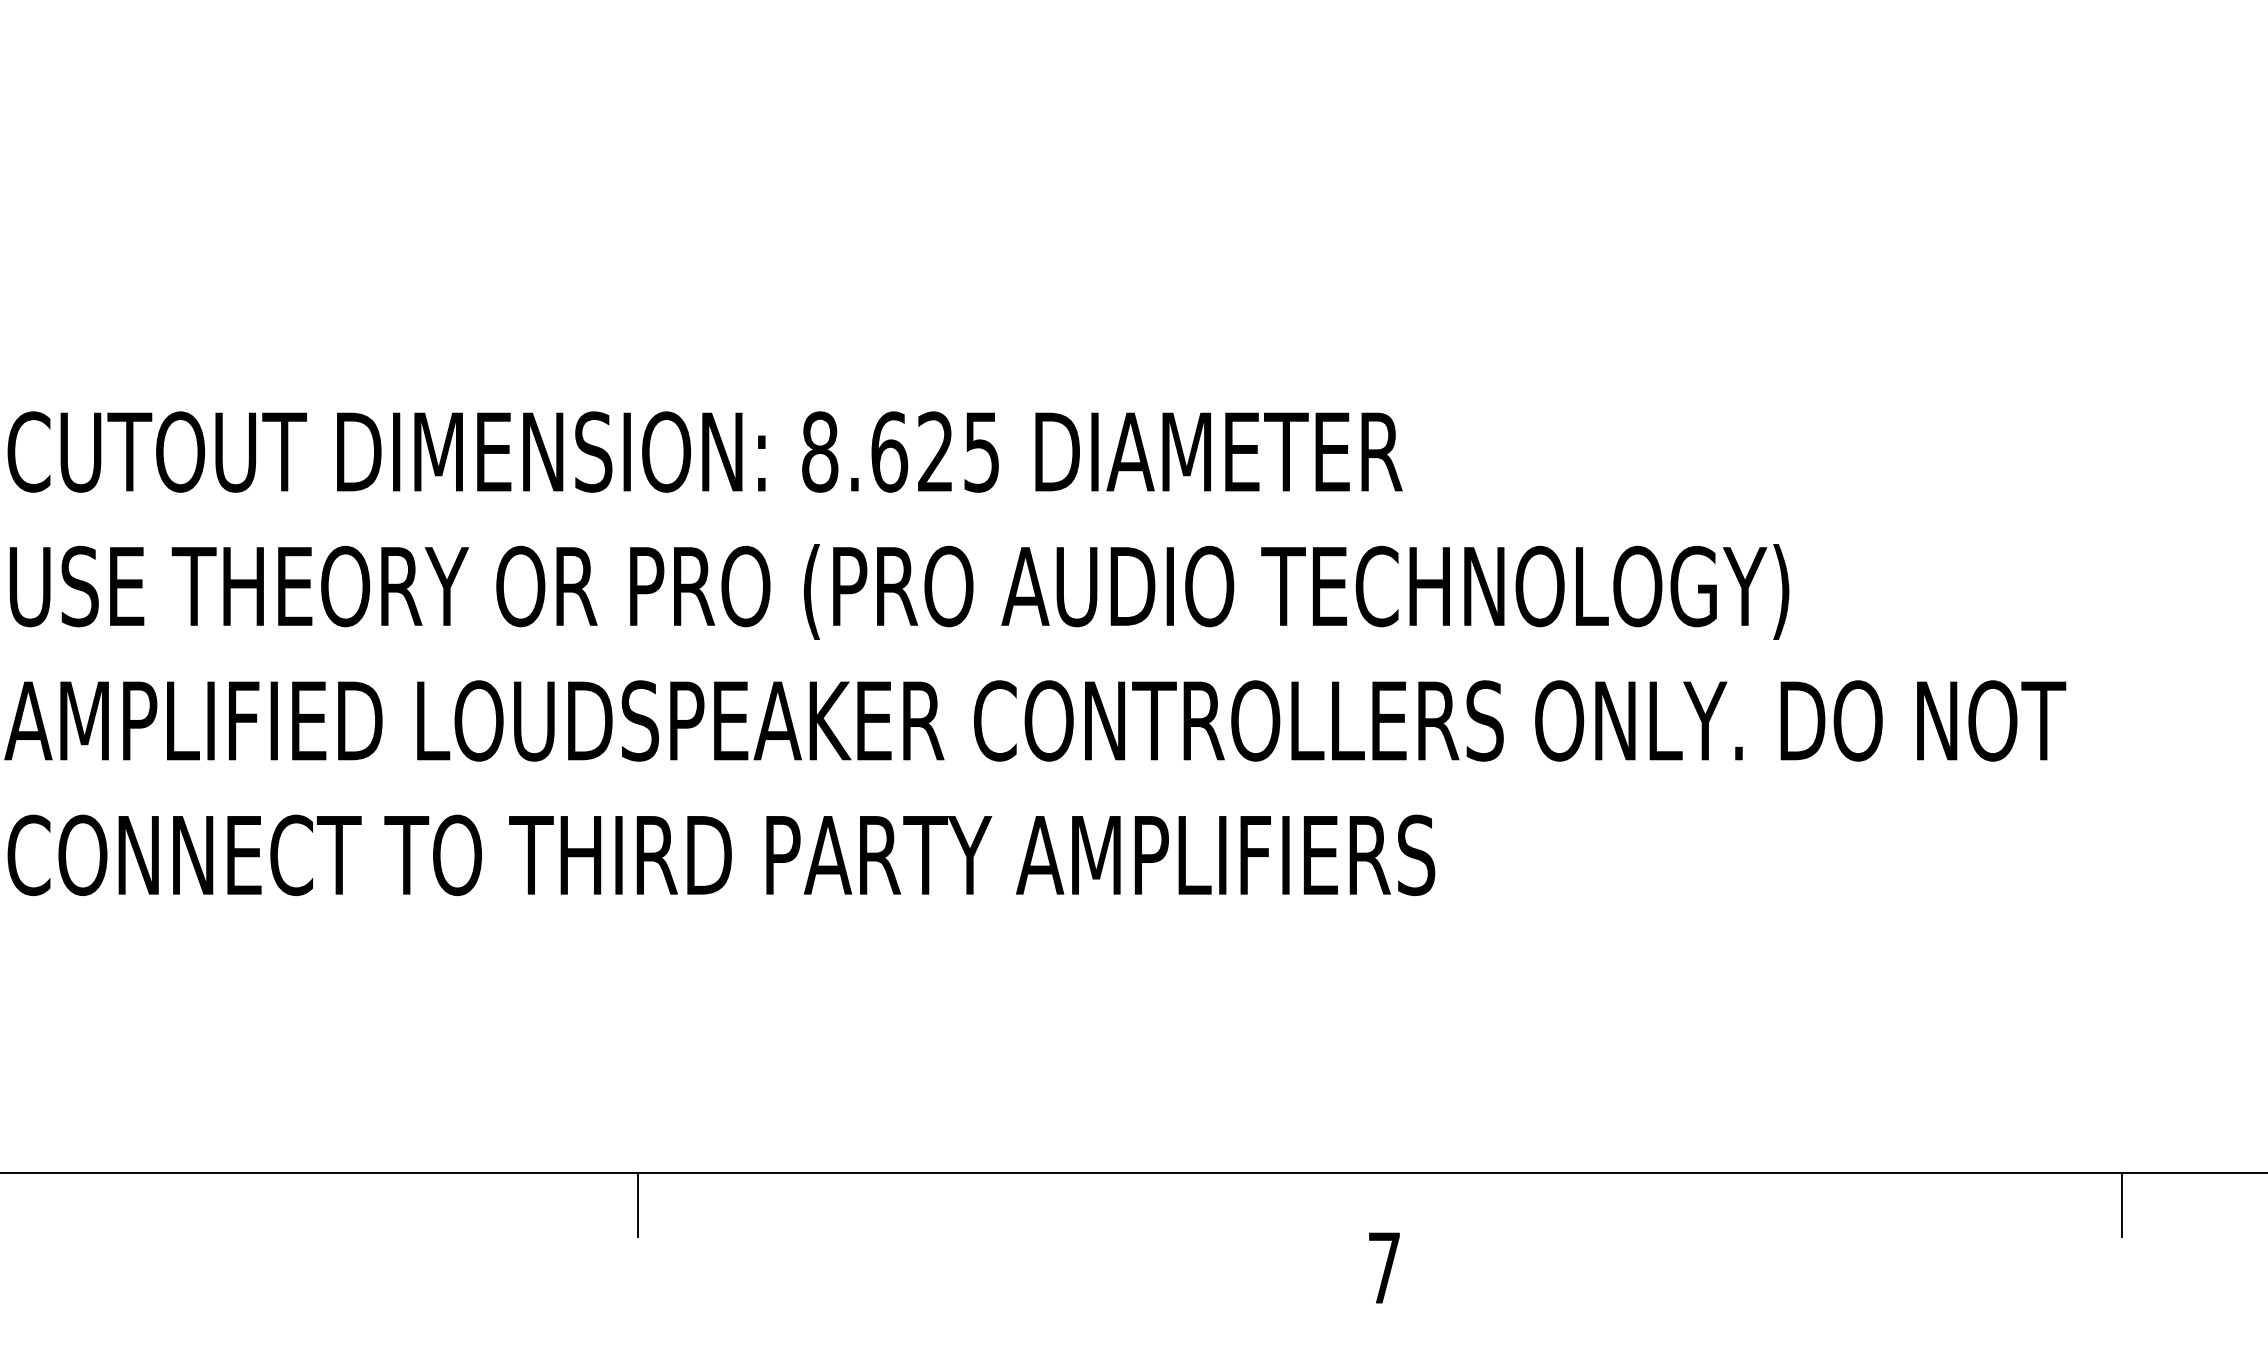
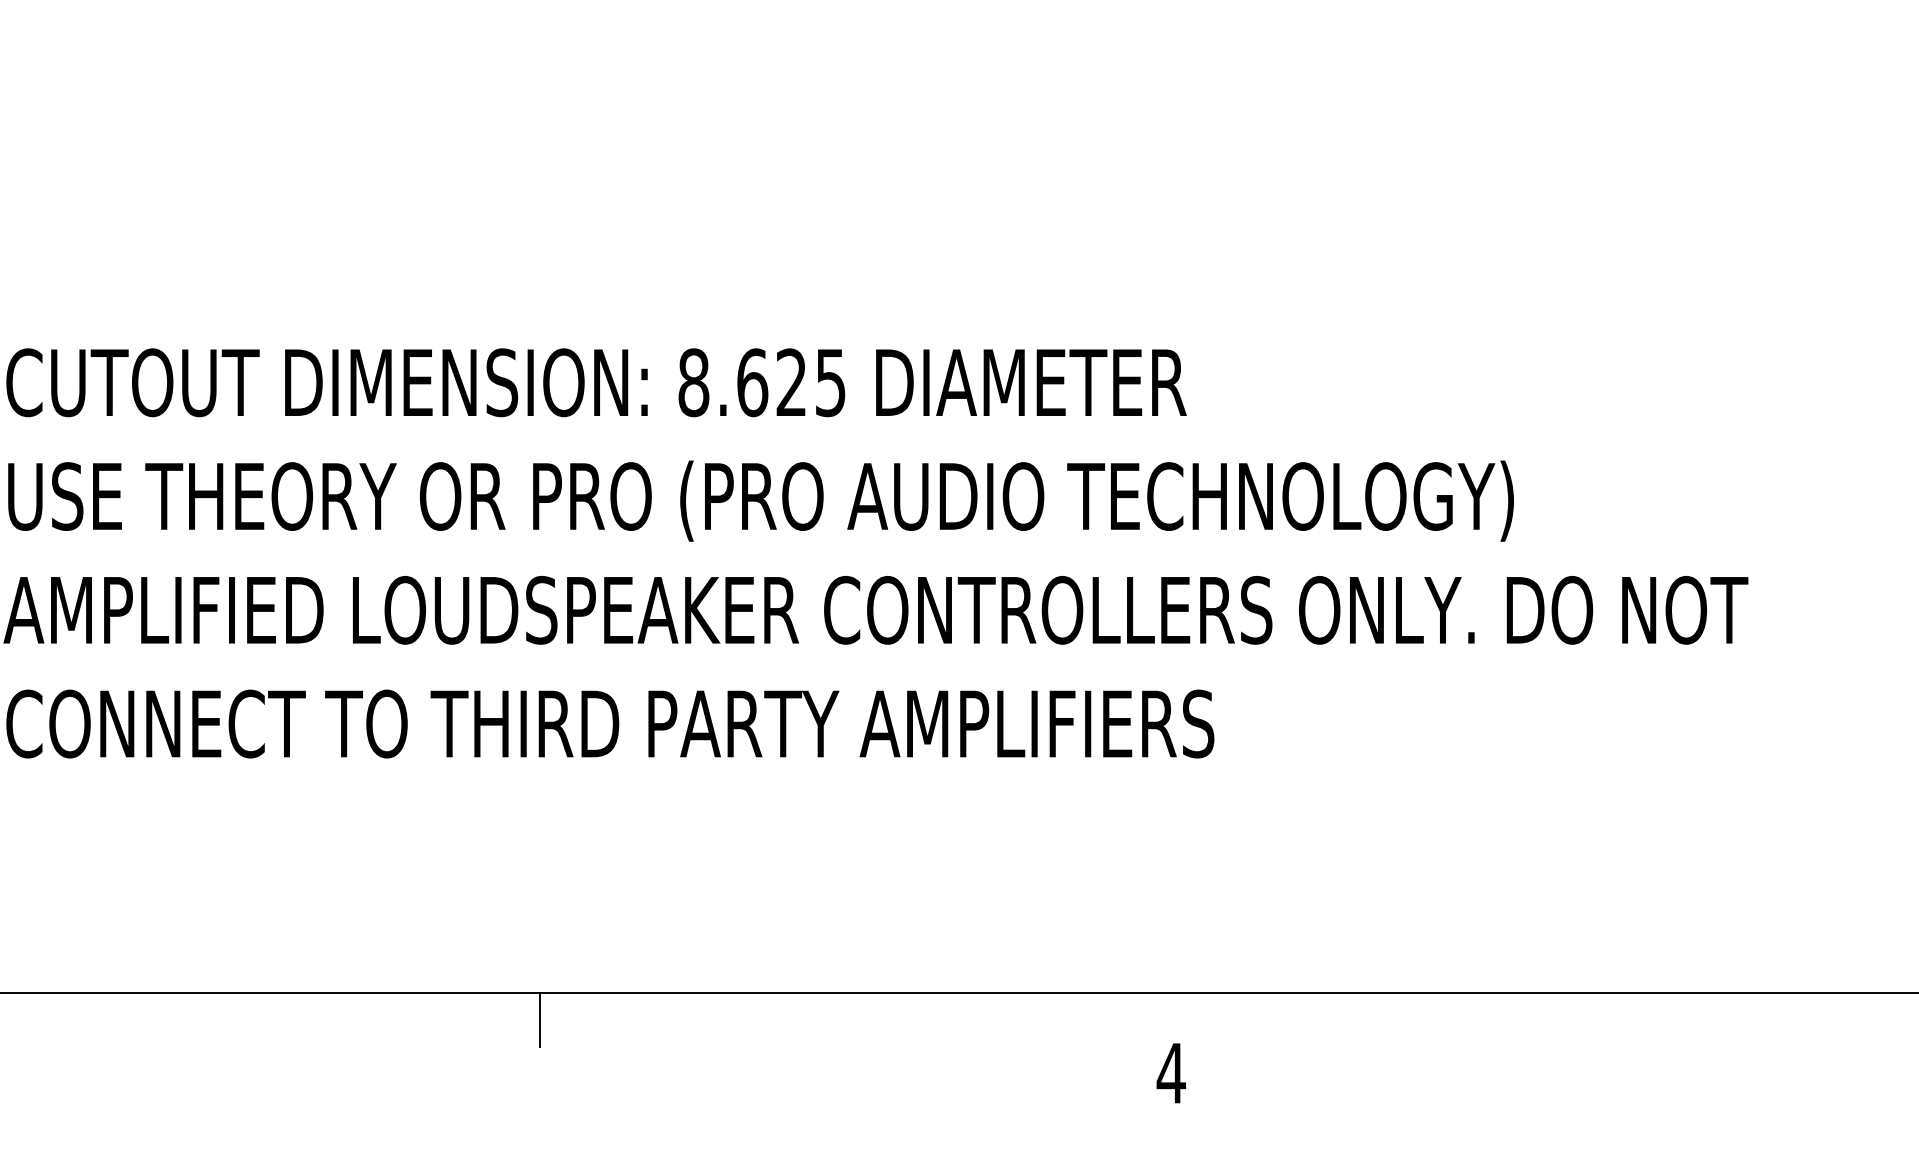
line: (2121, 1205) -> (1795, 1020), removed
text: (1383, 1268) -> (1170, 1073), 7 -> 4

